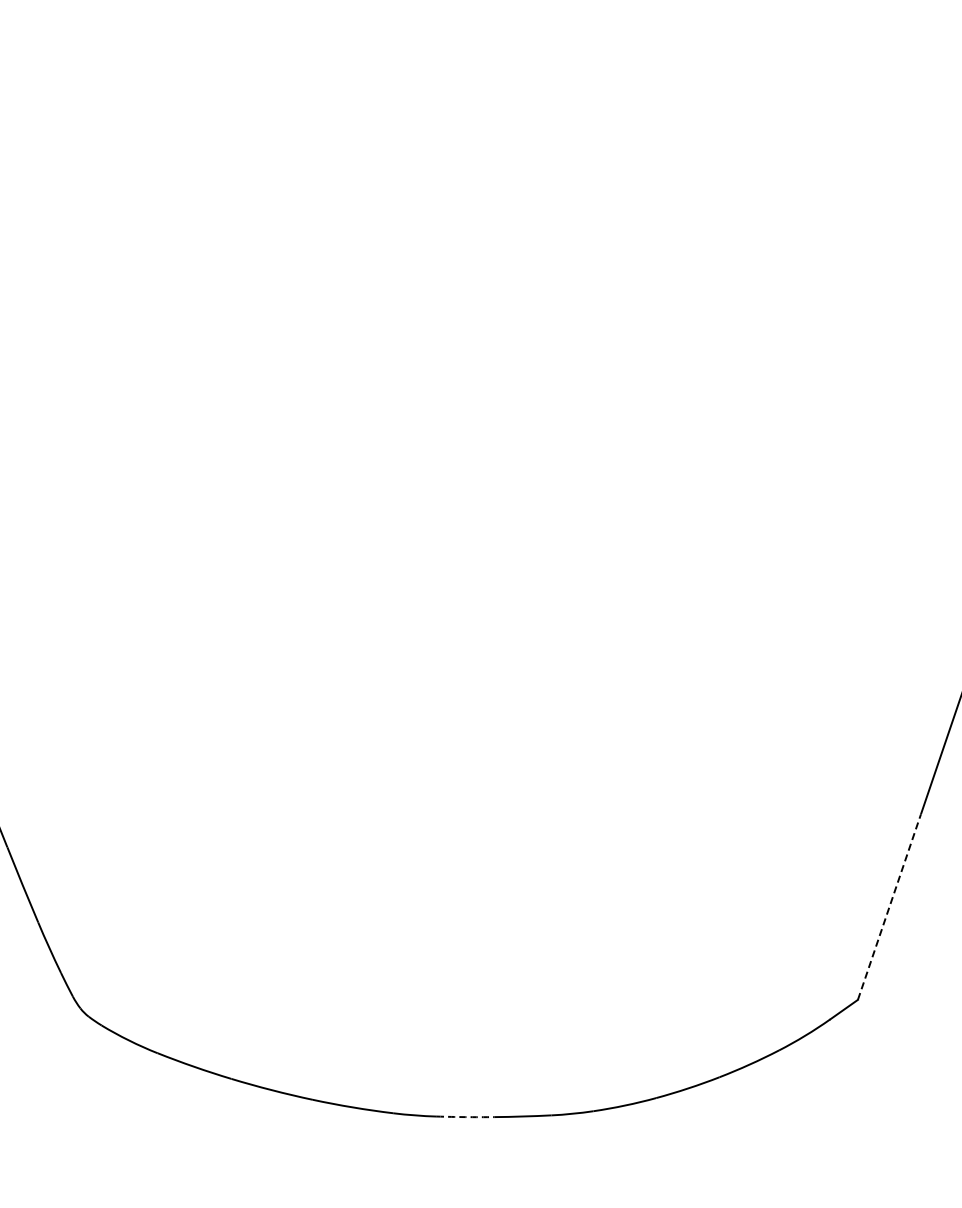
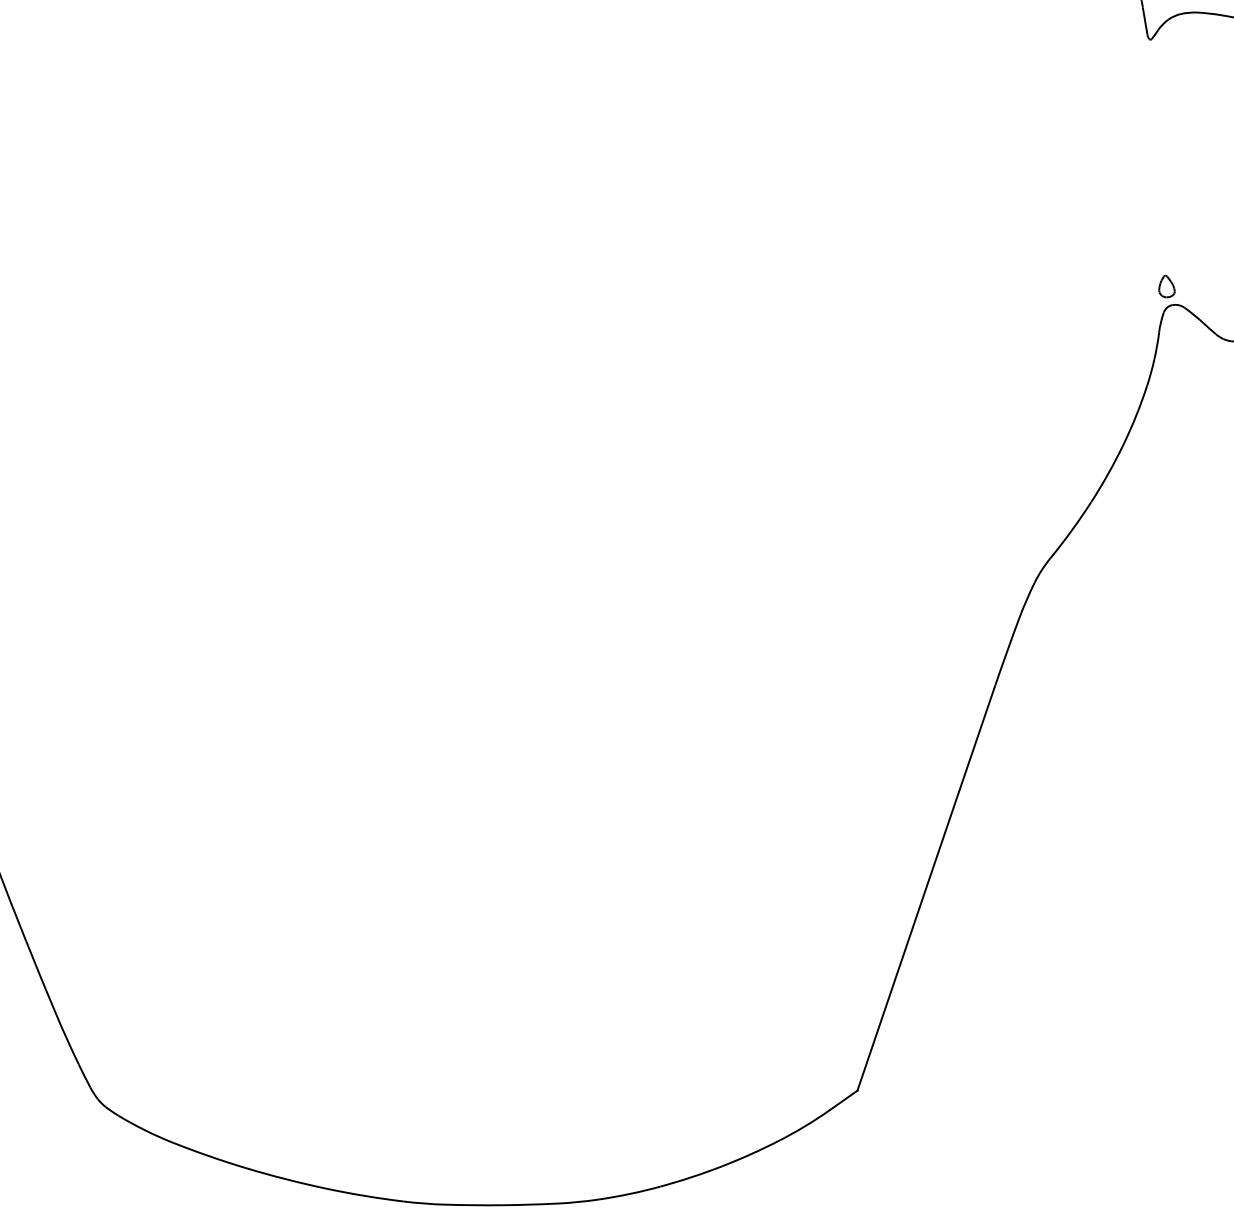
line: (889, 907) -> (888, 1000), dashed -> solid
arc: (466, 1117) -> (474, 1205), dashed -> solid

